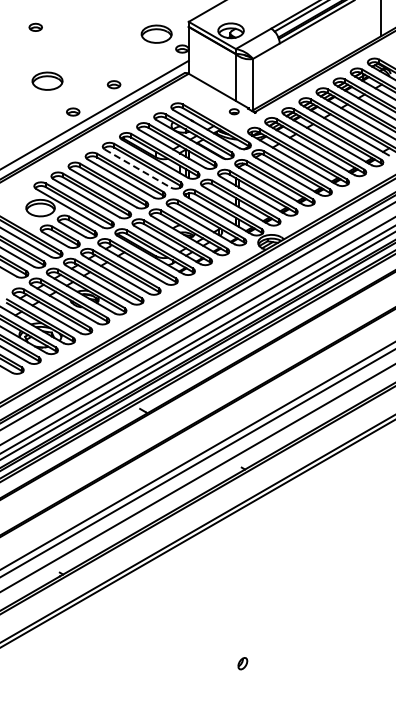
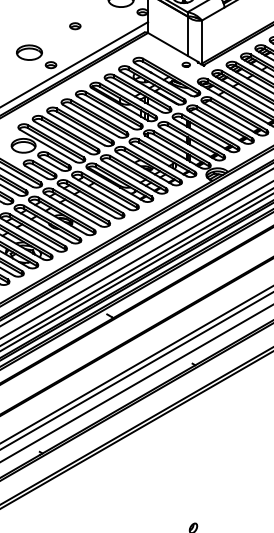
part: (47, 80) -> (29, 52), moved
part: (113, 84) -> (74, 26), moved
line: (138, 168) -> (105, 112), dashed -> solid

